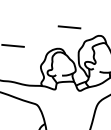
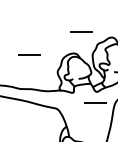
line: (77, 101) -> (95, 102), added

